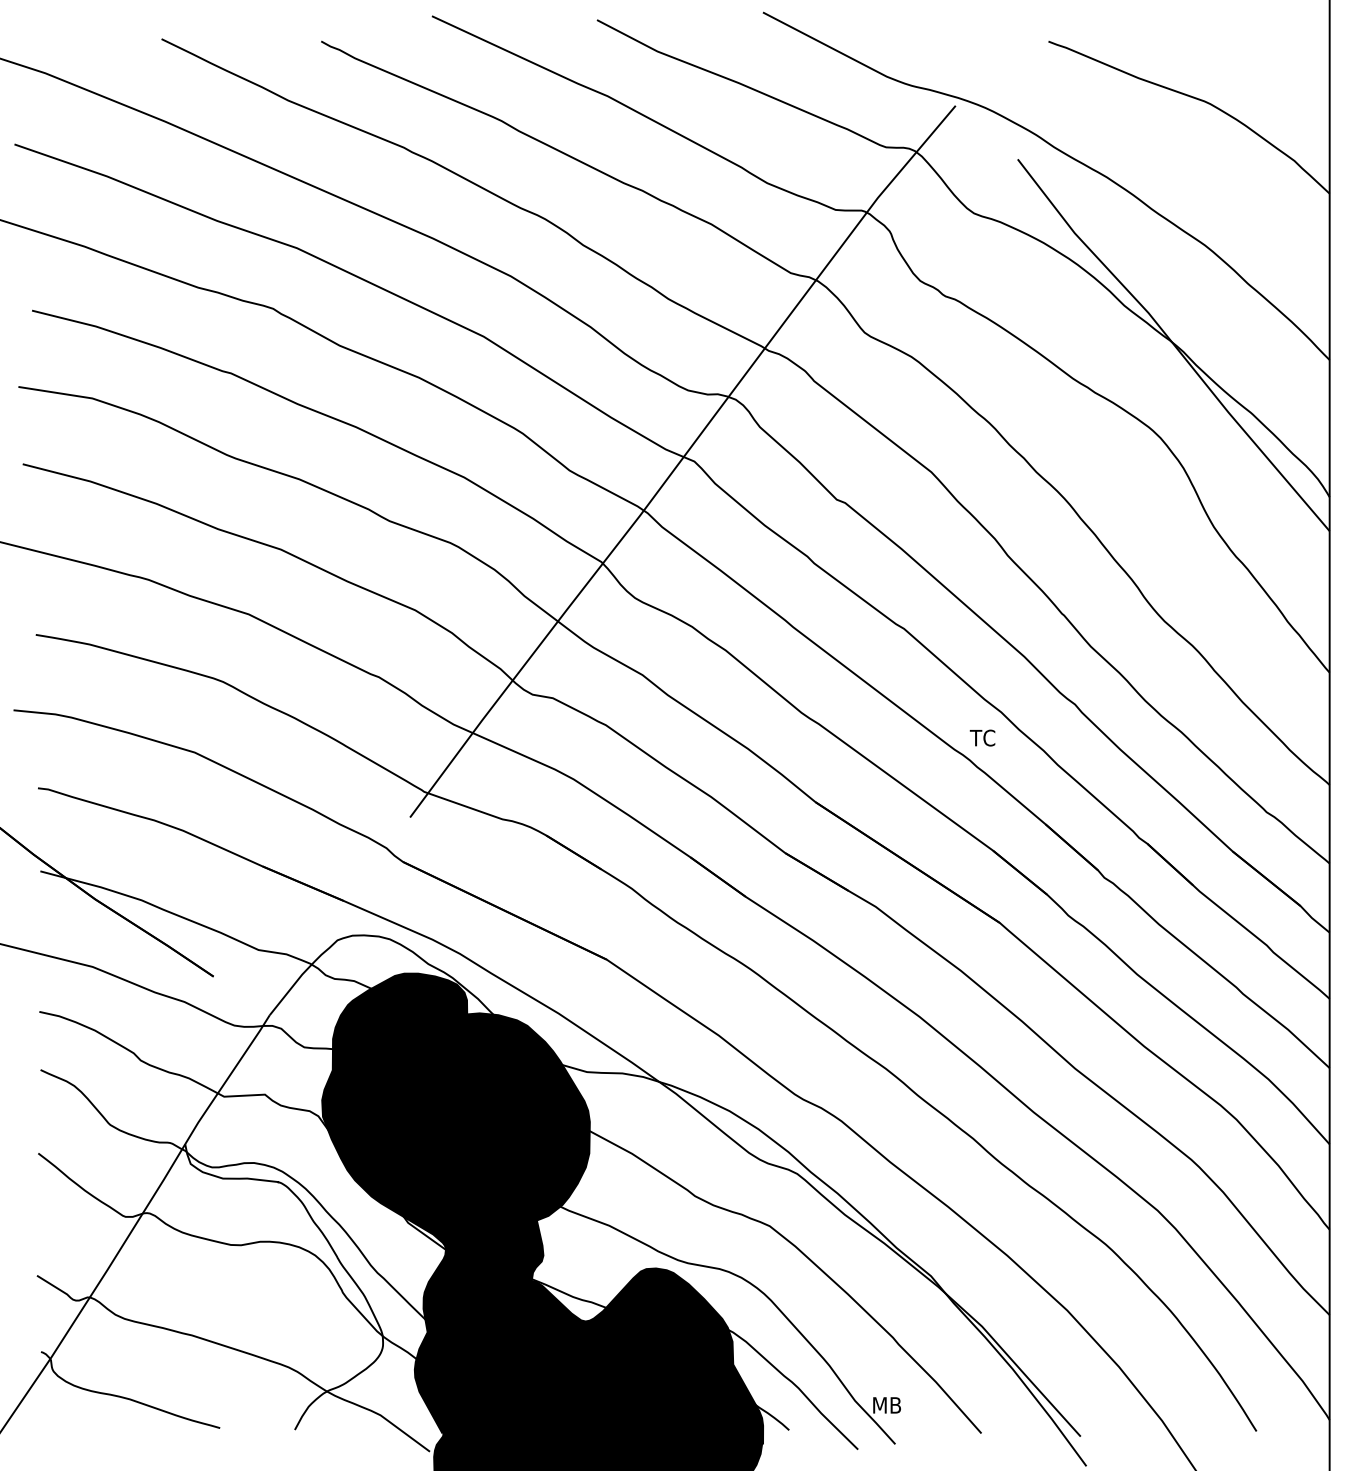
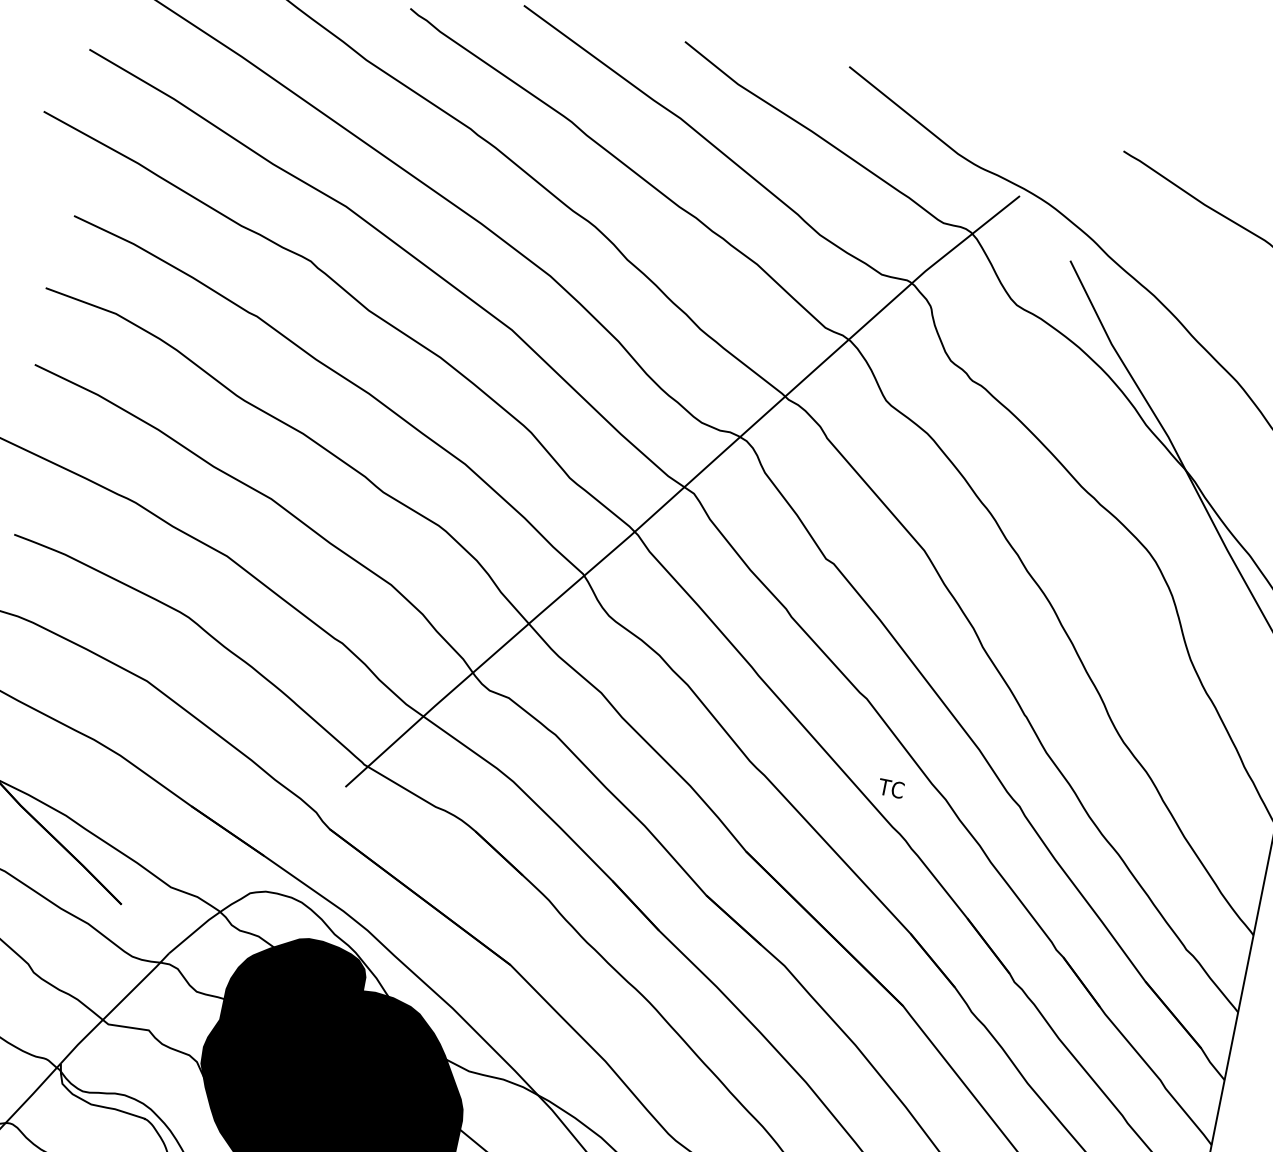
text: (982, 737) -> (891, 788), moved

